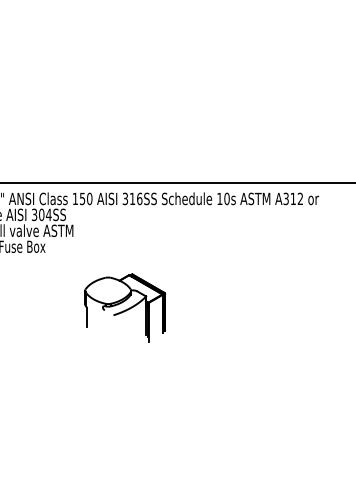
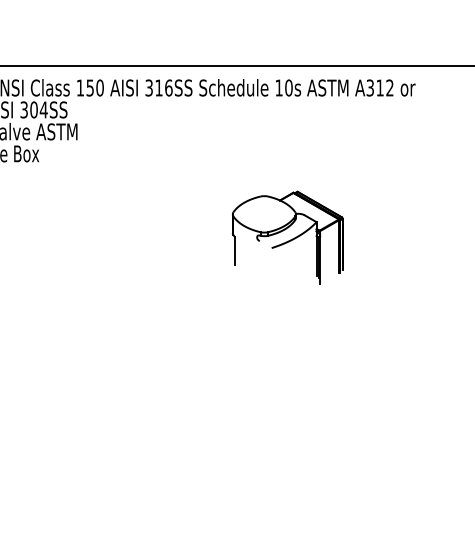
part: (125, 307) -> (288, 237), moved

